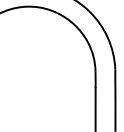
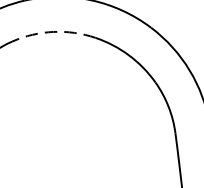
arc: (33, 6) -> (52, 31), solid -> dashed

